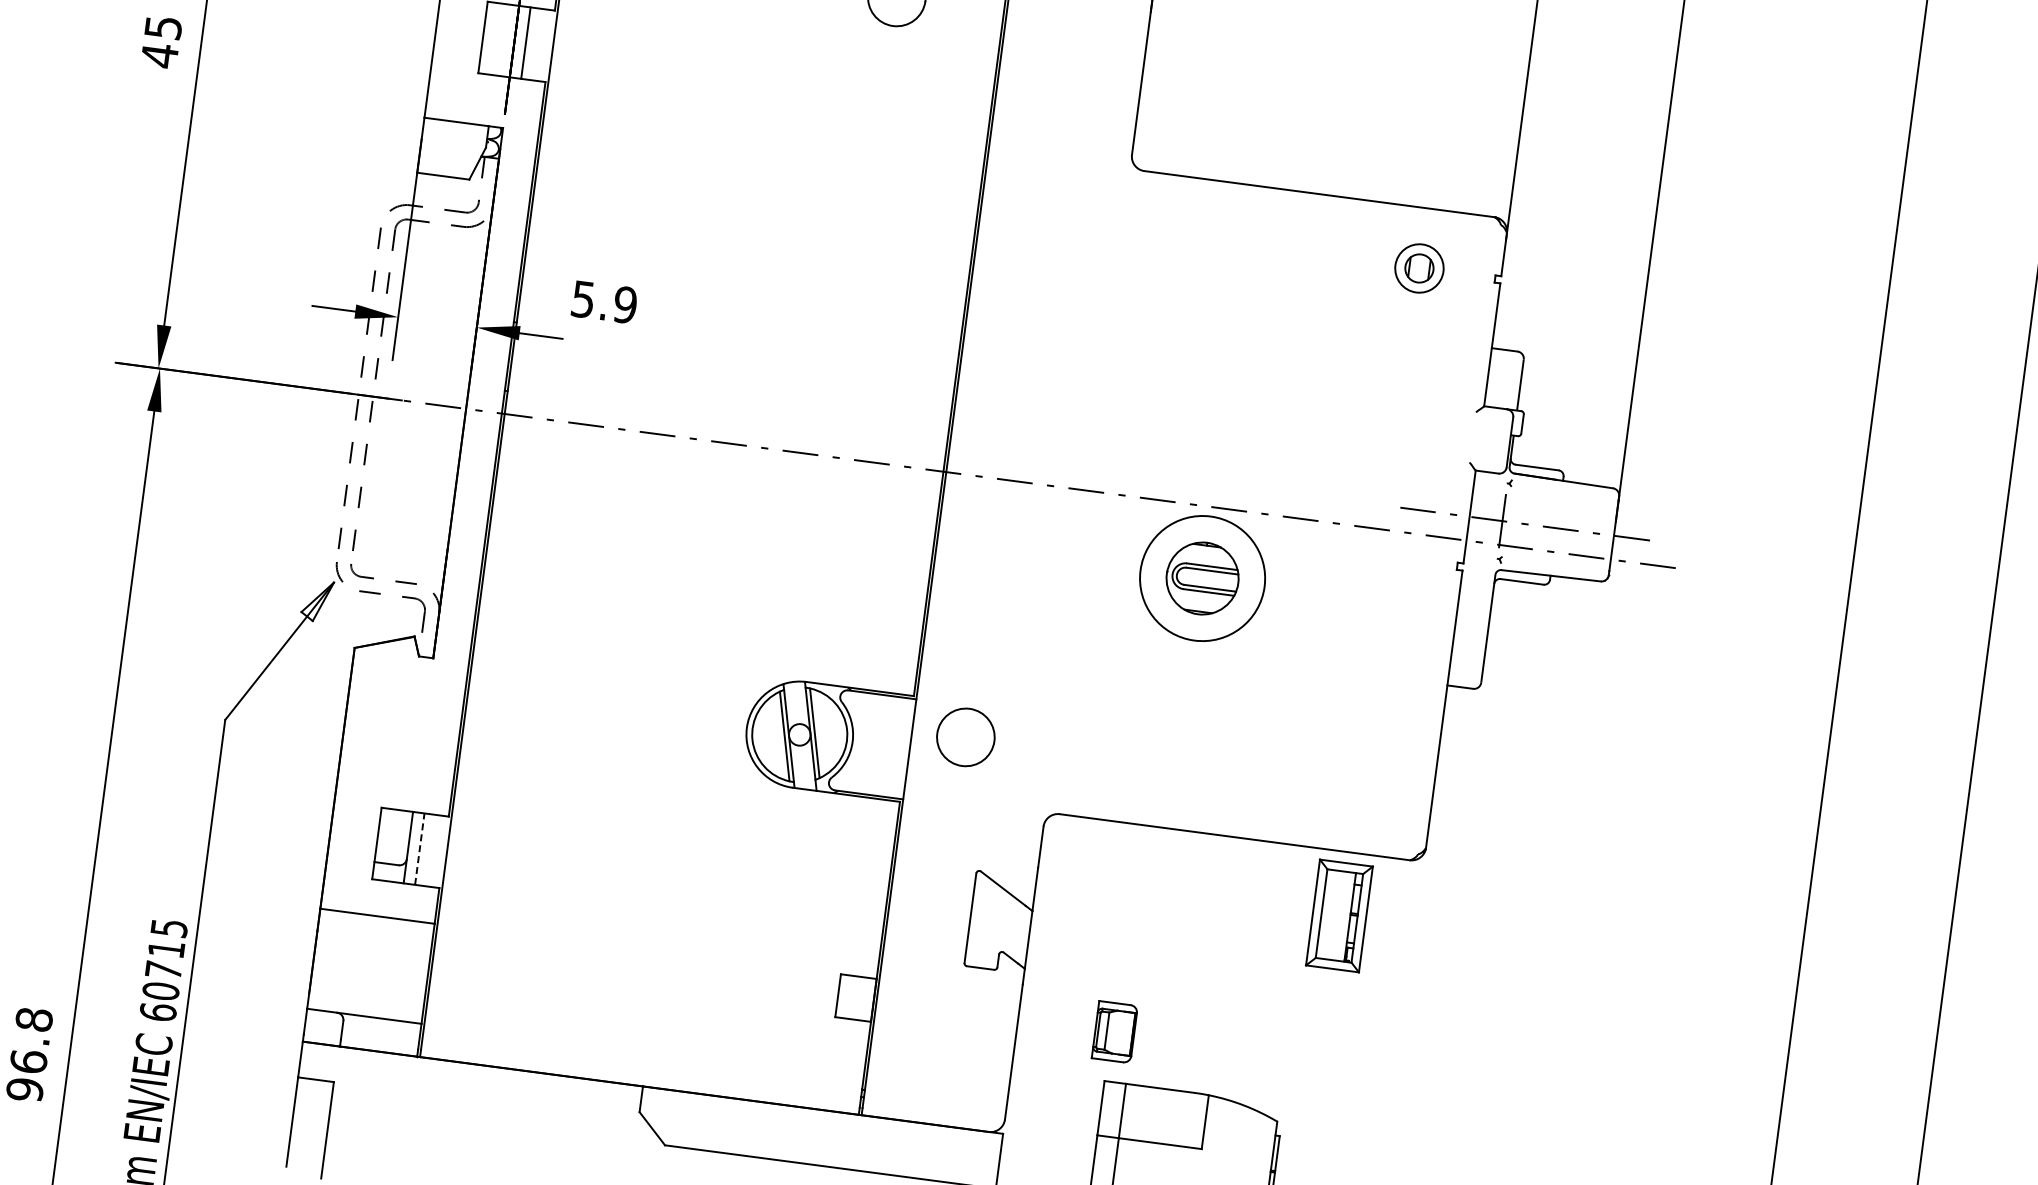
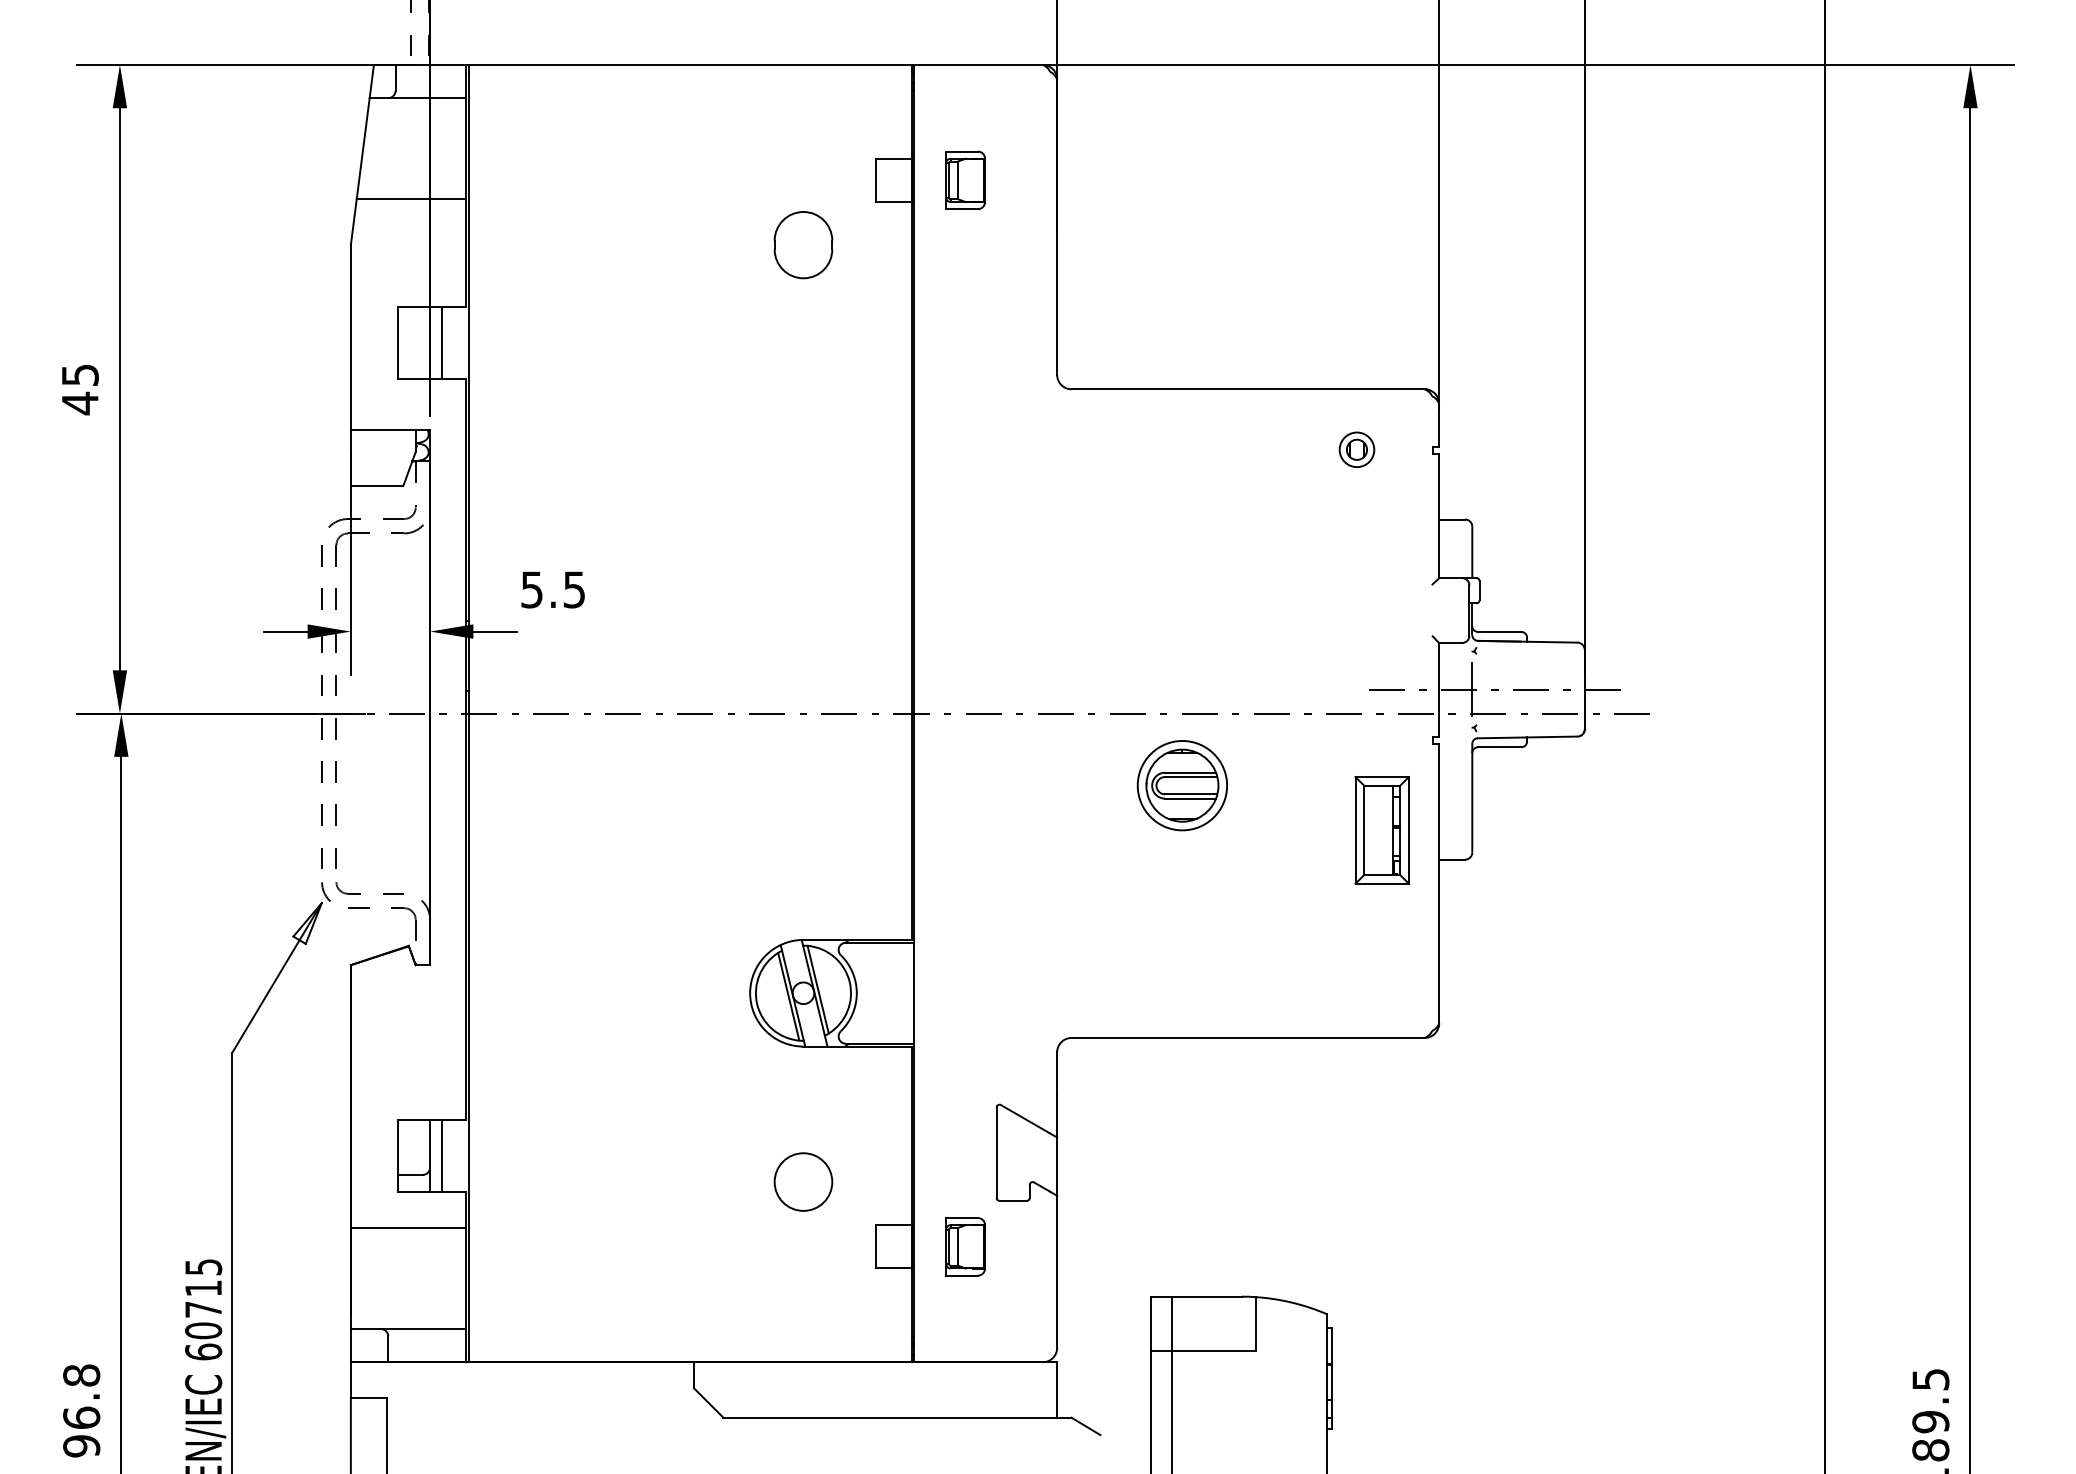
part: (1419, 267) -> (1356, 449), size x0.71
text: (625, 304) -> (574, 589), 5.9 -> 5.5
circle: (1202, 578) -> (1182, 785), size x0.71
circle: (965, 736) -> (803, 1181), moved
line: (419, 848) -> (441, 1155), dashed -> solid
part: (1338, 916) -> (1381, 830), moved
part: (1114, 1031) -> (965, 1246), moved

